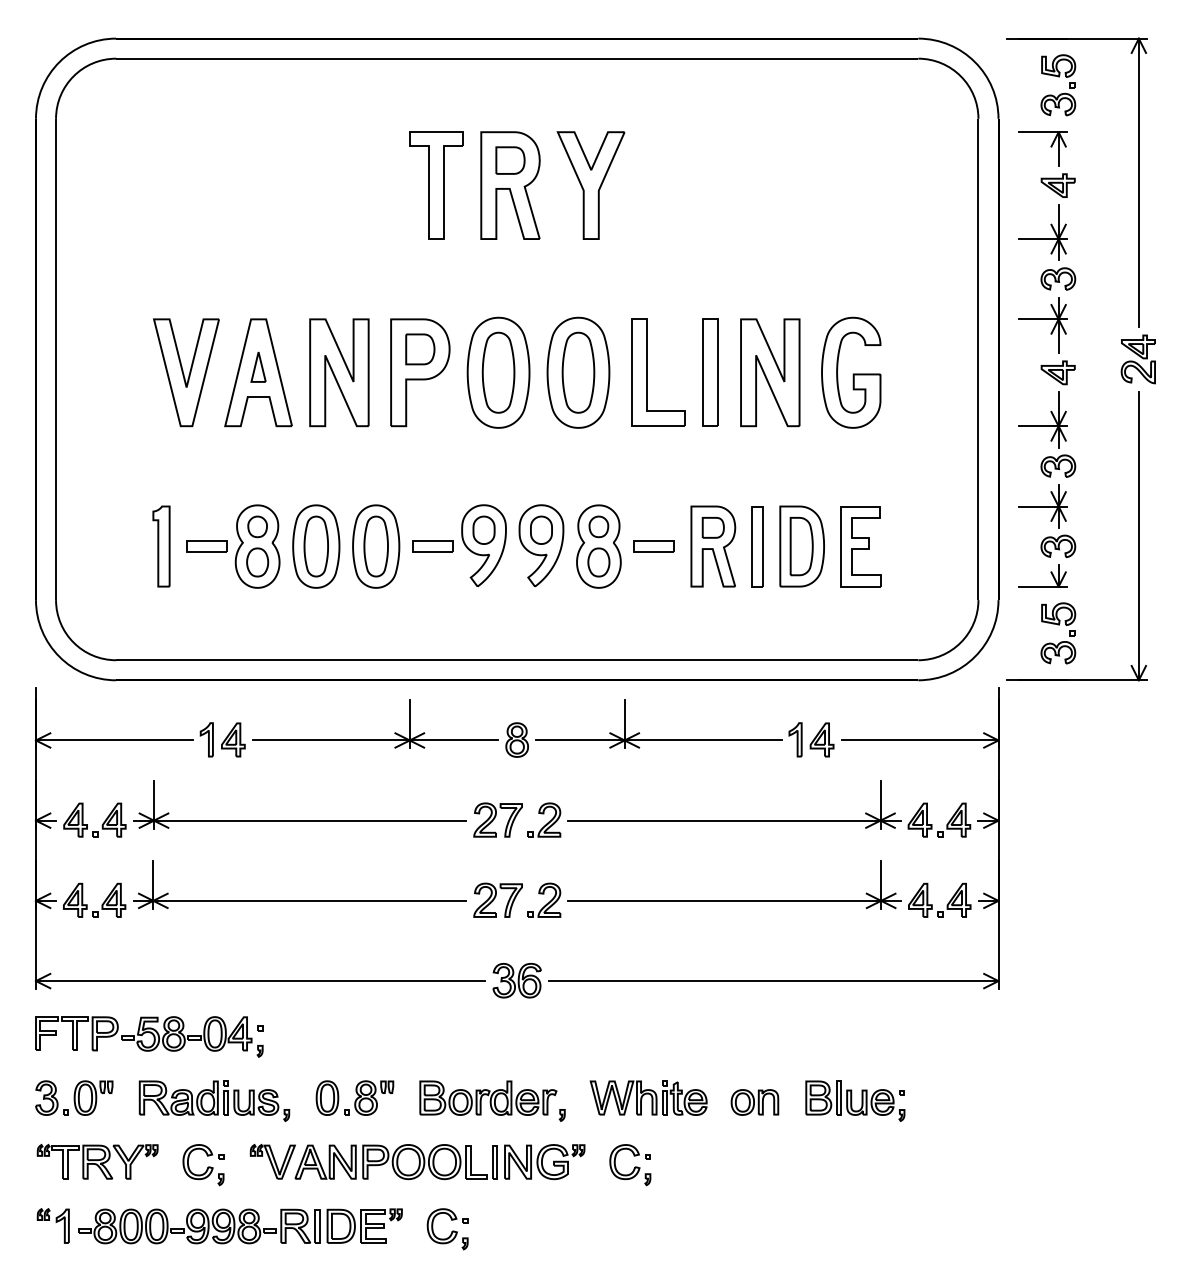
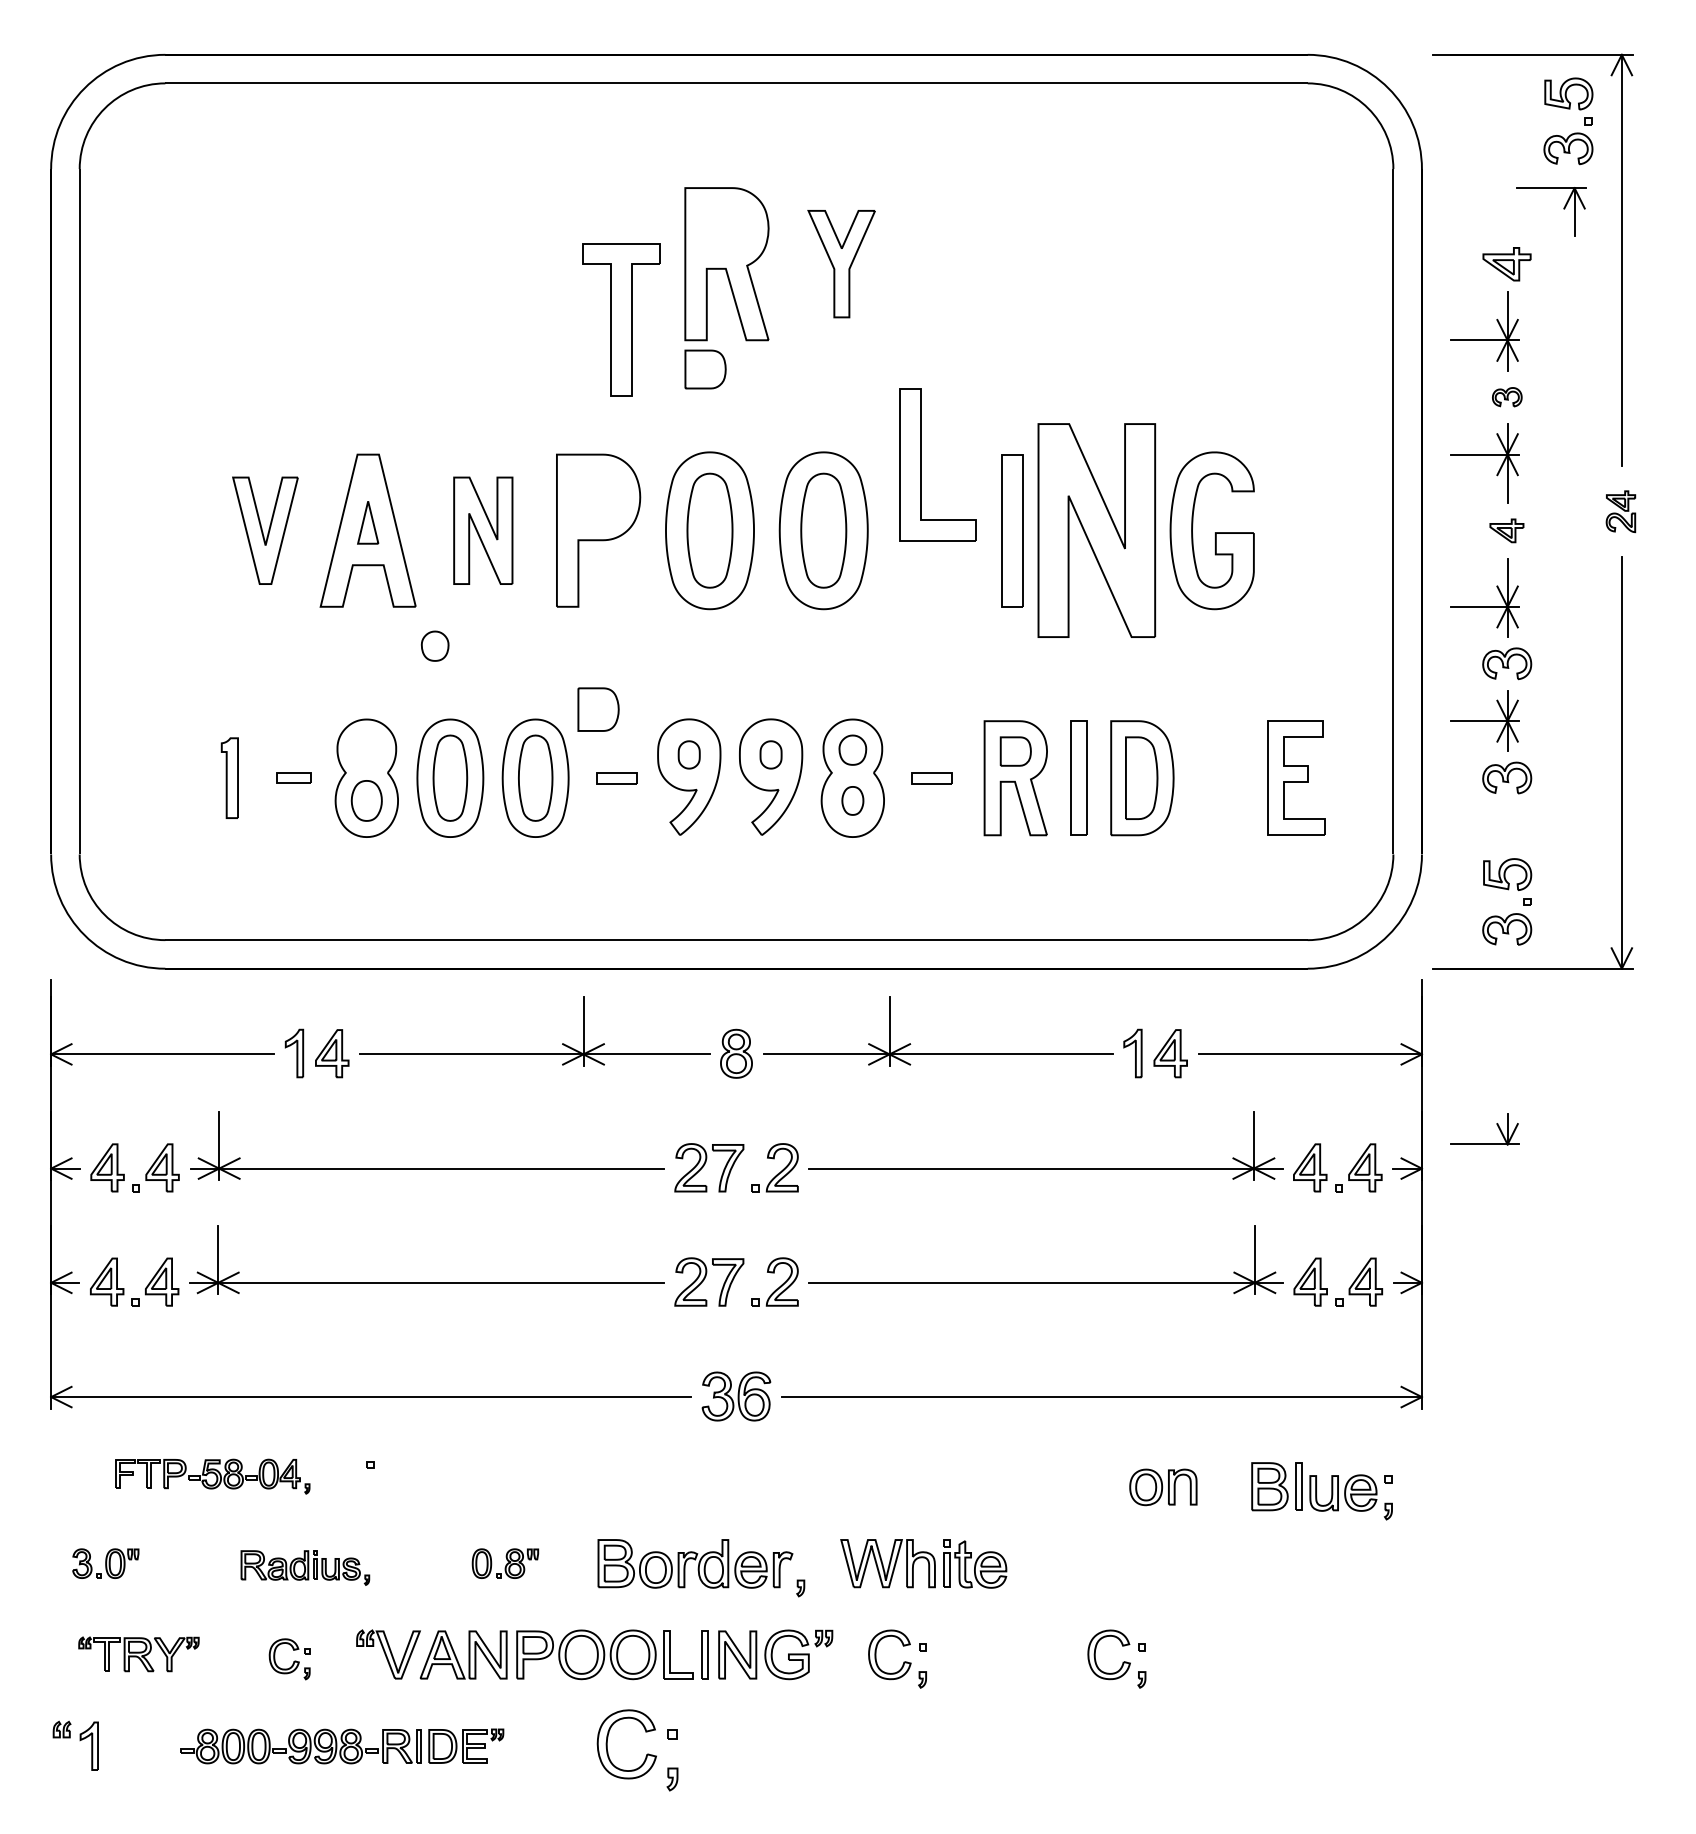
part: (1058, 77) -> (1568, 110), moved
part: (1050, 147) -> (1562, 209), moved
part: (510, 160) -> (705, 369), moved
part: (436, 185) -> (621, 319), moved
part: (590, 185) -> (840, 264), size x0.7
part: (1058, 278) -> (1507, 396), size x0.6
part: (420, 349) -> (598, 709), moved
part: (1137, 359) -> (1619, 511), size x0.6
part: (186, 372) -> (265, 530), size x0.7
part: (339, 372) -> (483, 530), size x0.7
part: (647, 372) -> (922, 464), moved
part: (770, 372) -> (1097, 530), size x1.4
part: (1057, 372) -> (1505, 530), size x0.7
part: (257, 526) -> (434, 645), moved
part: (483, 529) -> (688, 753), size x0.7
part: (541, 529) -> (771, 753), size x0.7
part: (161, 546) -> (229, 778), size x0.7
part: (206, 546) -> (293, 778), size x0.6
part: (432, 546) -> (615, 778), size x0.7
part: (653, 546) -> (930, 778), size x0.7
part: (860, 546) -> (1295, 778), moved
part: (598, 562) -> (852, 800), size x0.7
part: (1050, 572) -> (1496, 1124), moved
part: (149, 1036) -> (212, 1475), size x0.6
part: (74, 1097) -> (105, 1562), size x0.6
part: (354, 1097) -> (504, 1562), size x0.6
part: (214, 1100) -> (305, 1567), size x0.6
part: (855, 1100) -> (1322, 1490), moved
part: (754, 1102) -> (1162, 1487), moved
part: (97, 1161) -> (138, 1654), size x0.7
part: (203, 1165) -> (289, 1659), size x0.7
part: (784, 1165) -> (1117, 1659), added
part: (240, 1226) -> (342, 1746), size x0.7
part: (447, 1229) -> (637, 1750), size x1.4

